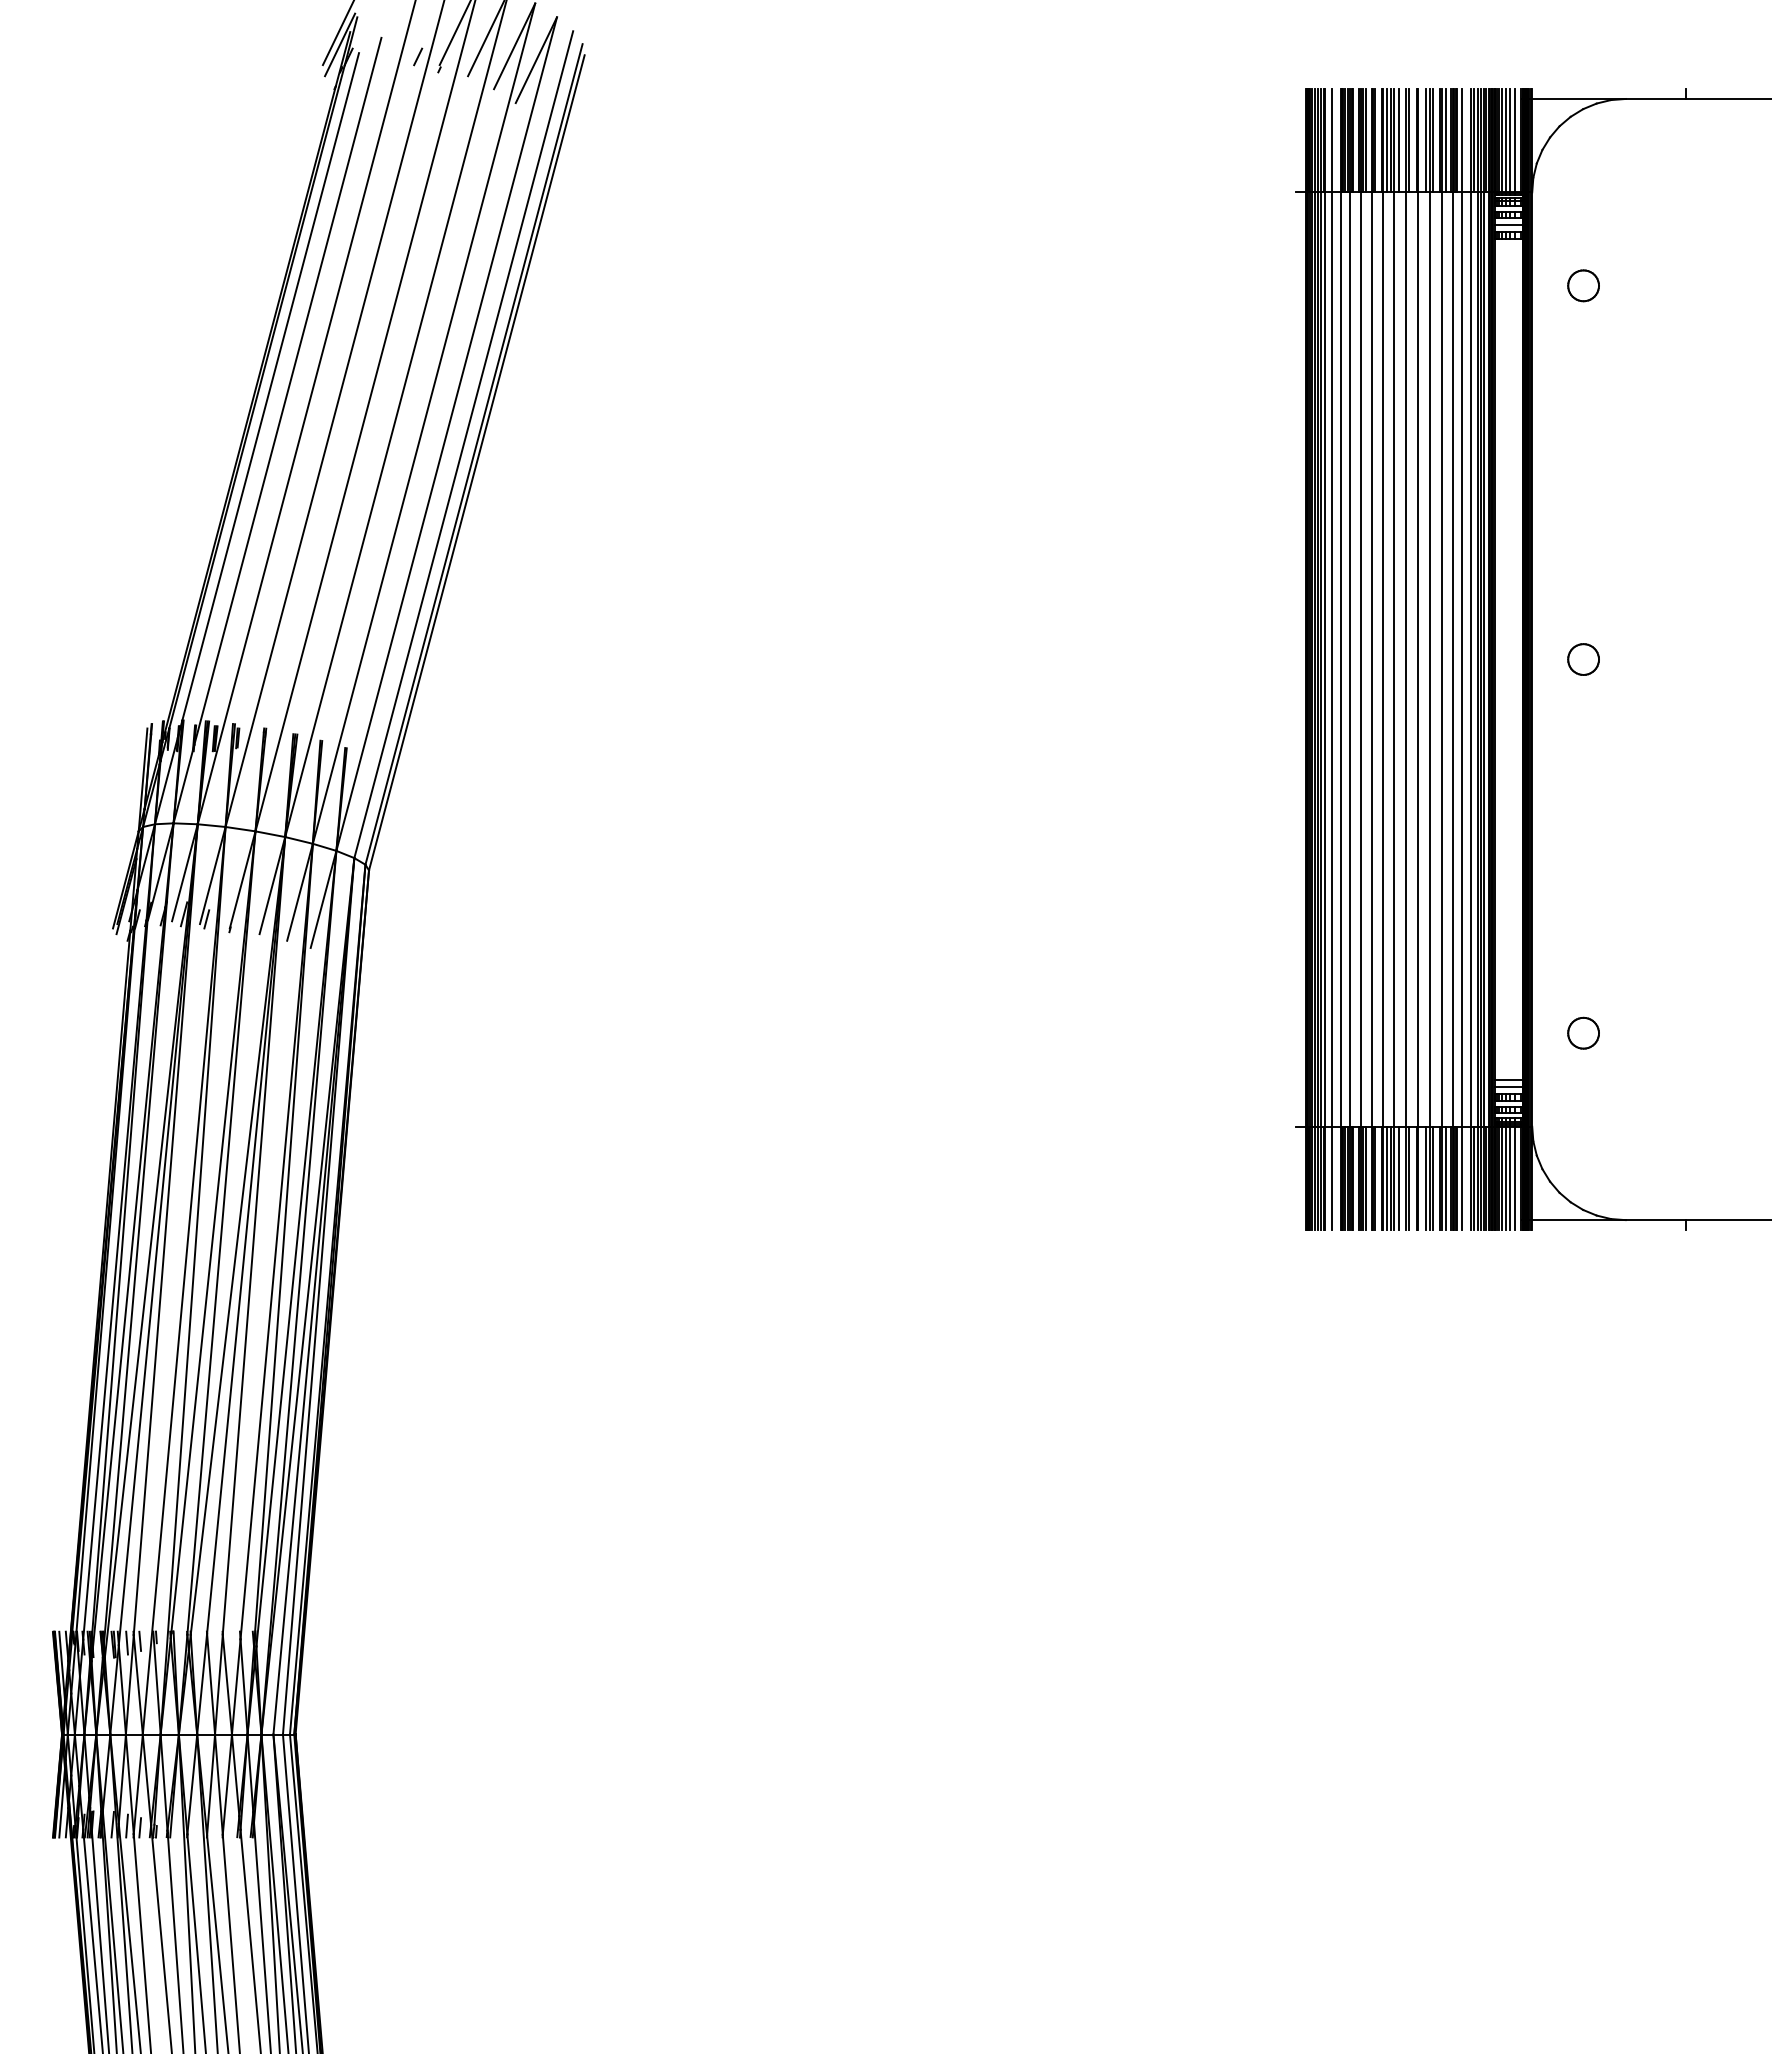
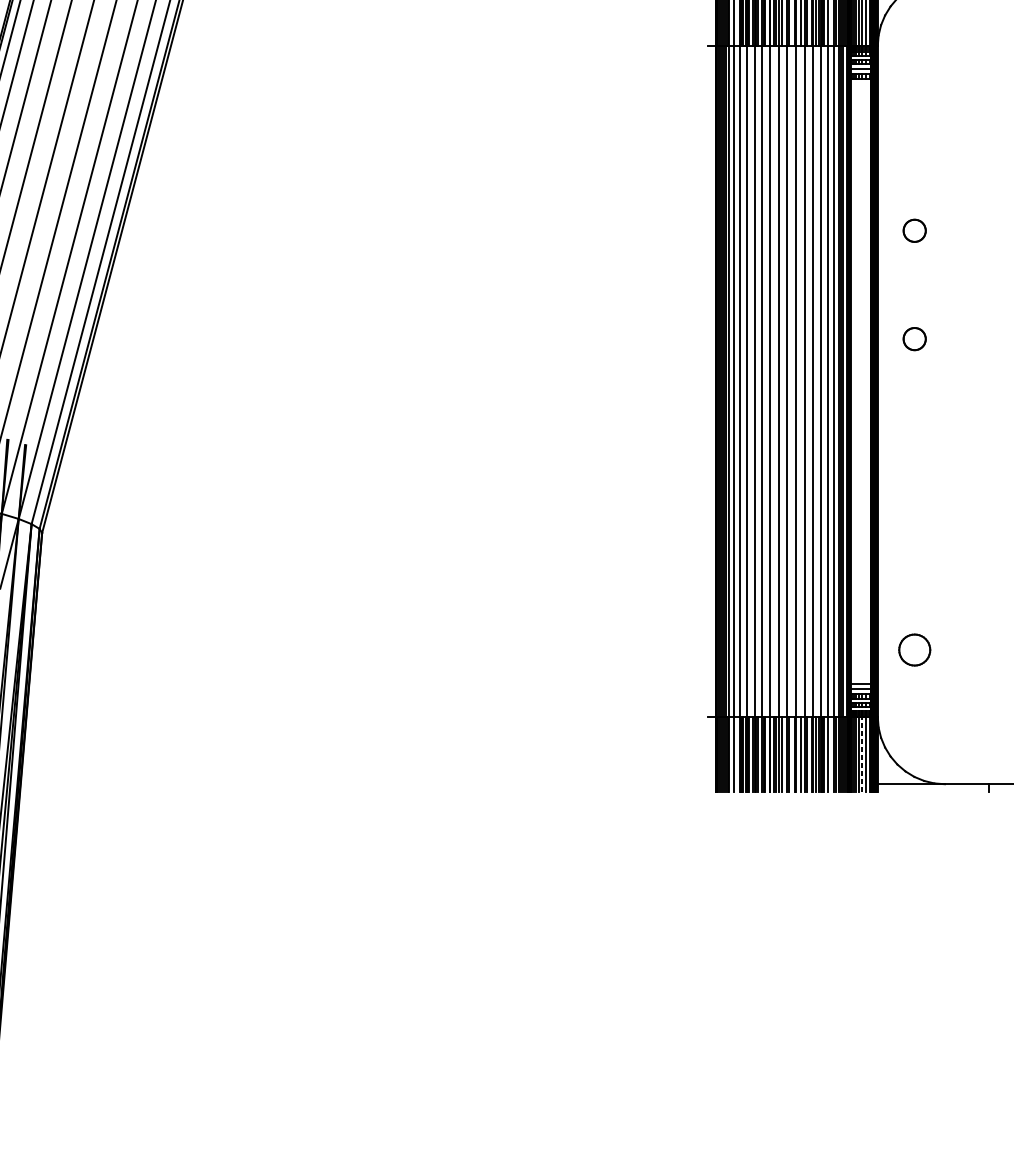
part: (1583, 285) -> (914, 230), moved
part: (1583, 659) -> (914, 339), moved
part: (1583, 1032) -> (914, 649), size x1.4
line: (1510, 1178) -> (862, 754), solid -> dashed

